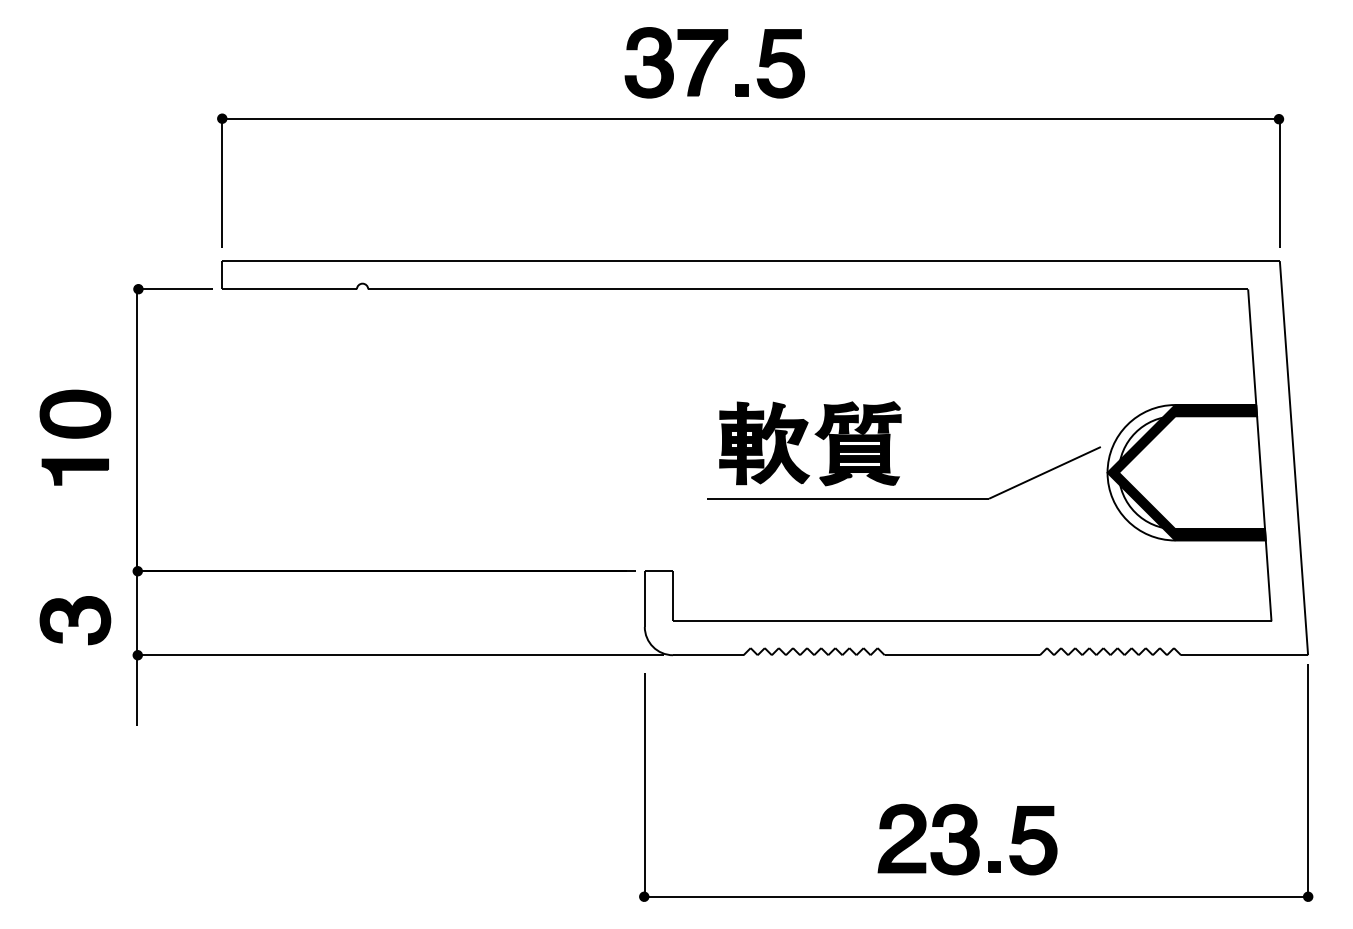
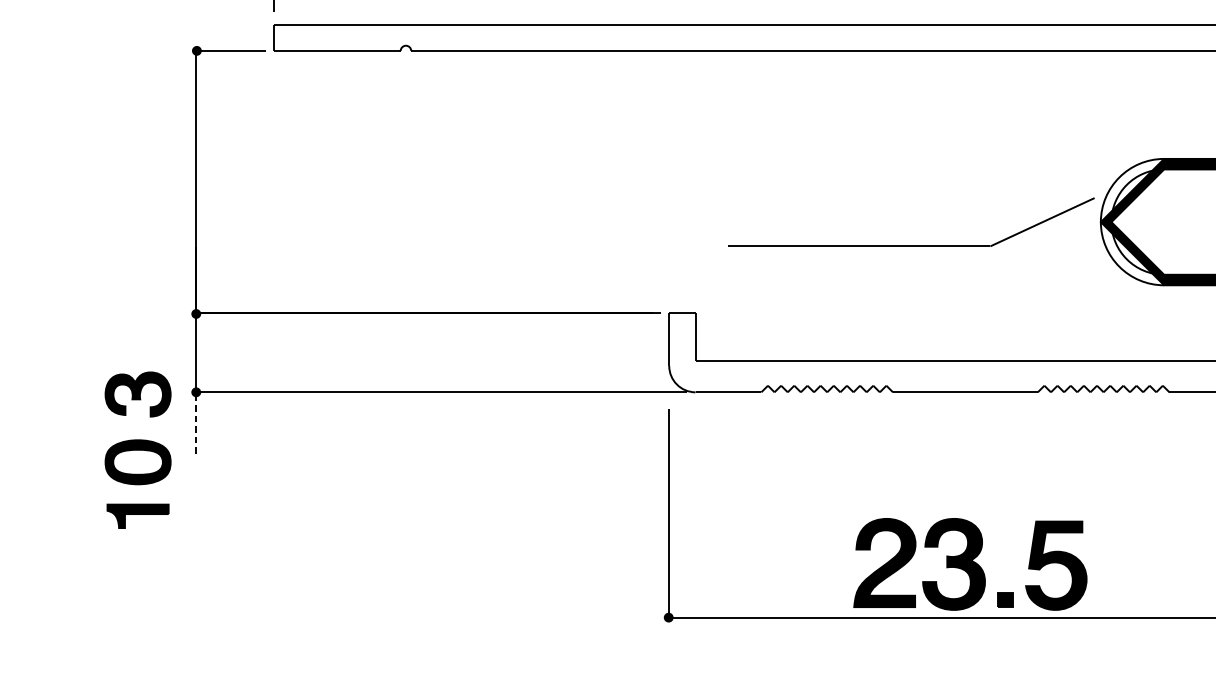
part: (814, 434) -> (827, 186), removed
part: (75, 437) -> (138, 483), moved
part: (75, 620) -> (138, 394), moved
line: (137, 692) -> (196, 427), solid -> dashed
part: (967, 839) -> (970, 564), size x1.4

